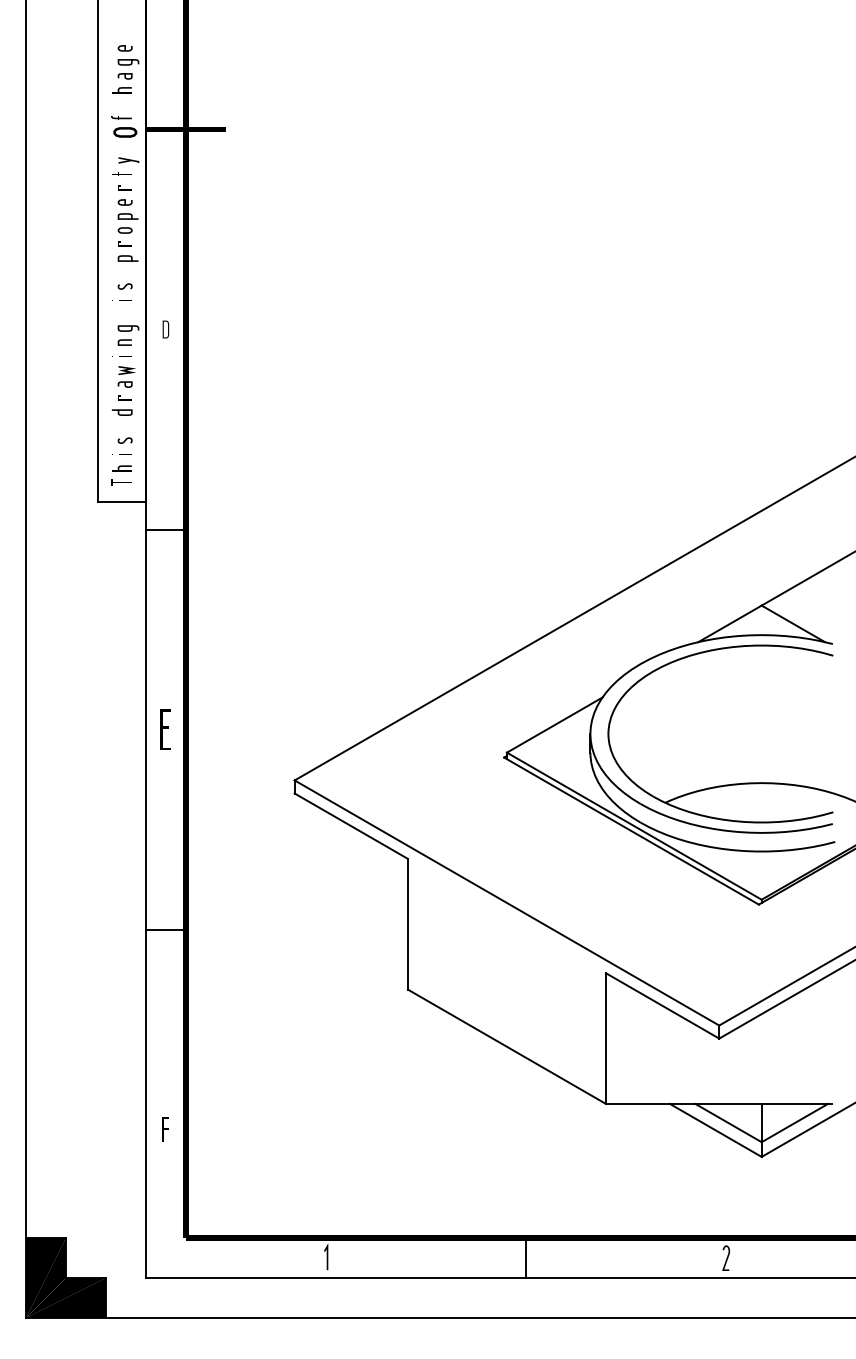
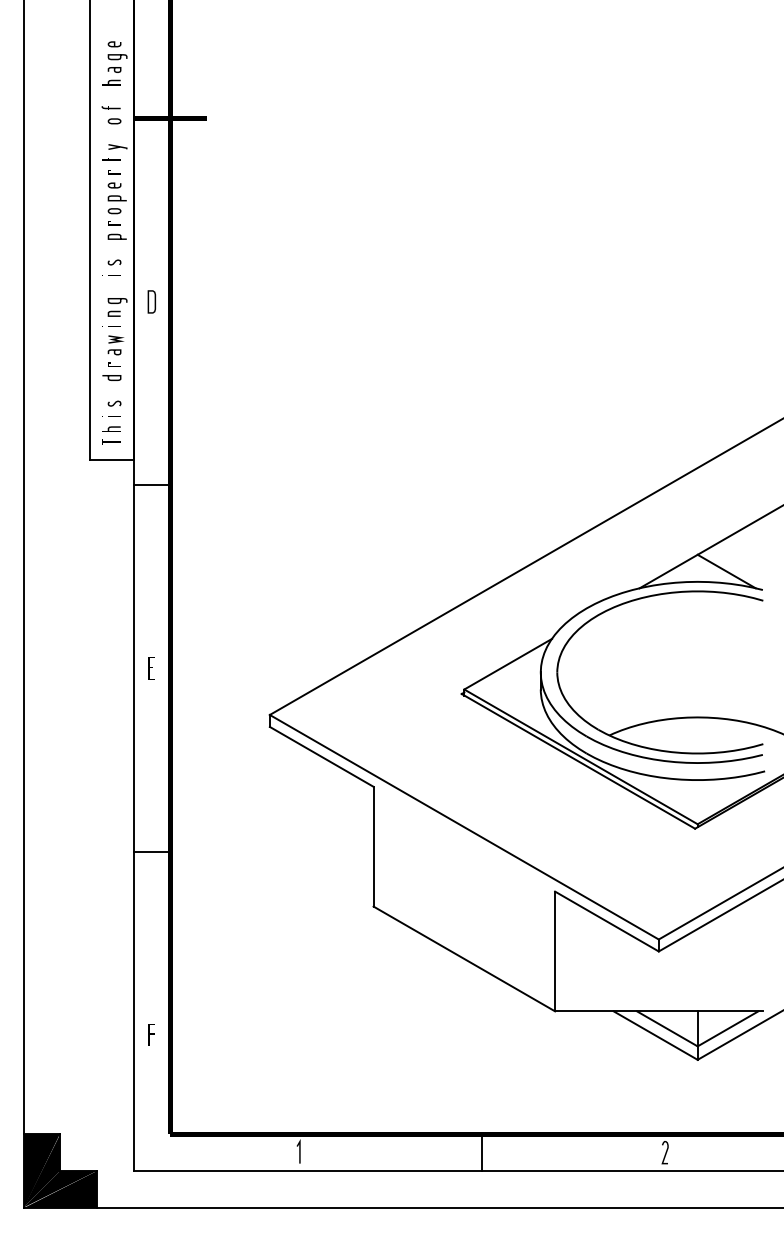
part: (124, 132) -> (113, 121), size x0.62
part: (165, 329) -> (151, 301), size x1.43
part: (165, 729) -> (151, 668), size x0.62

